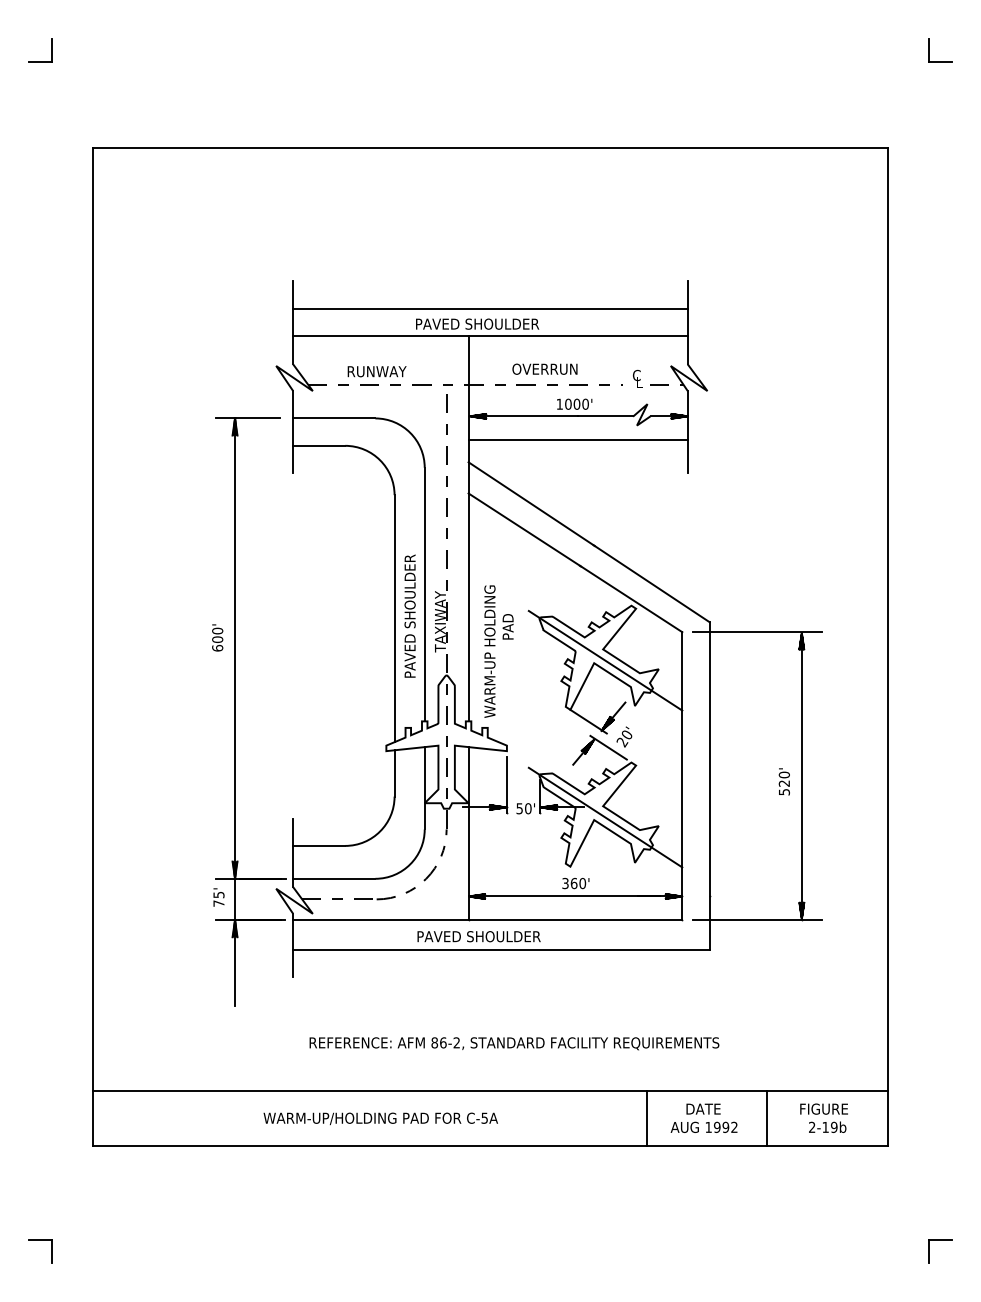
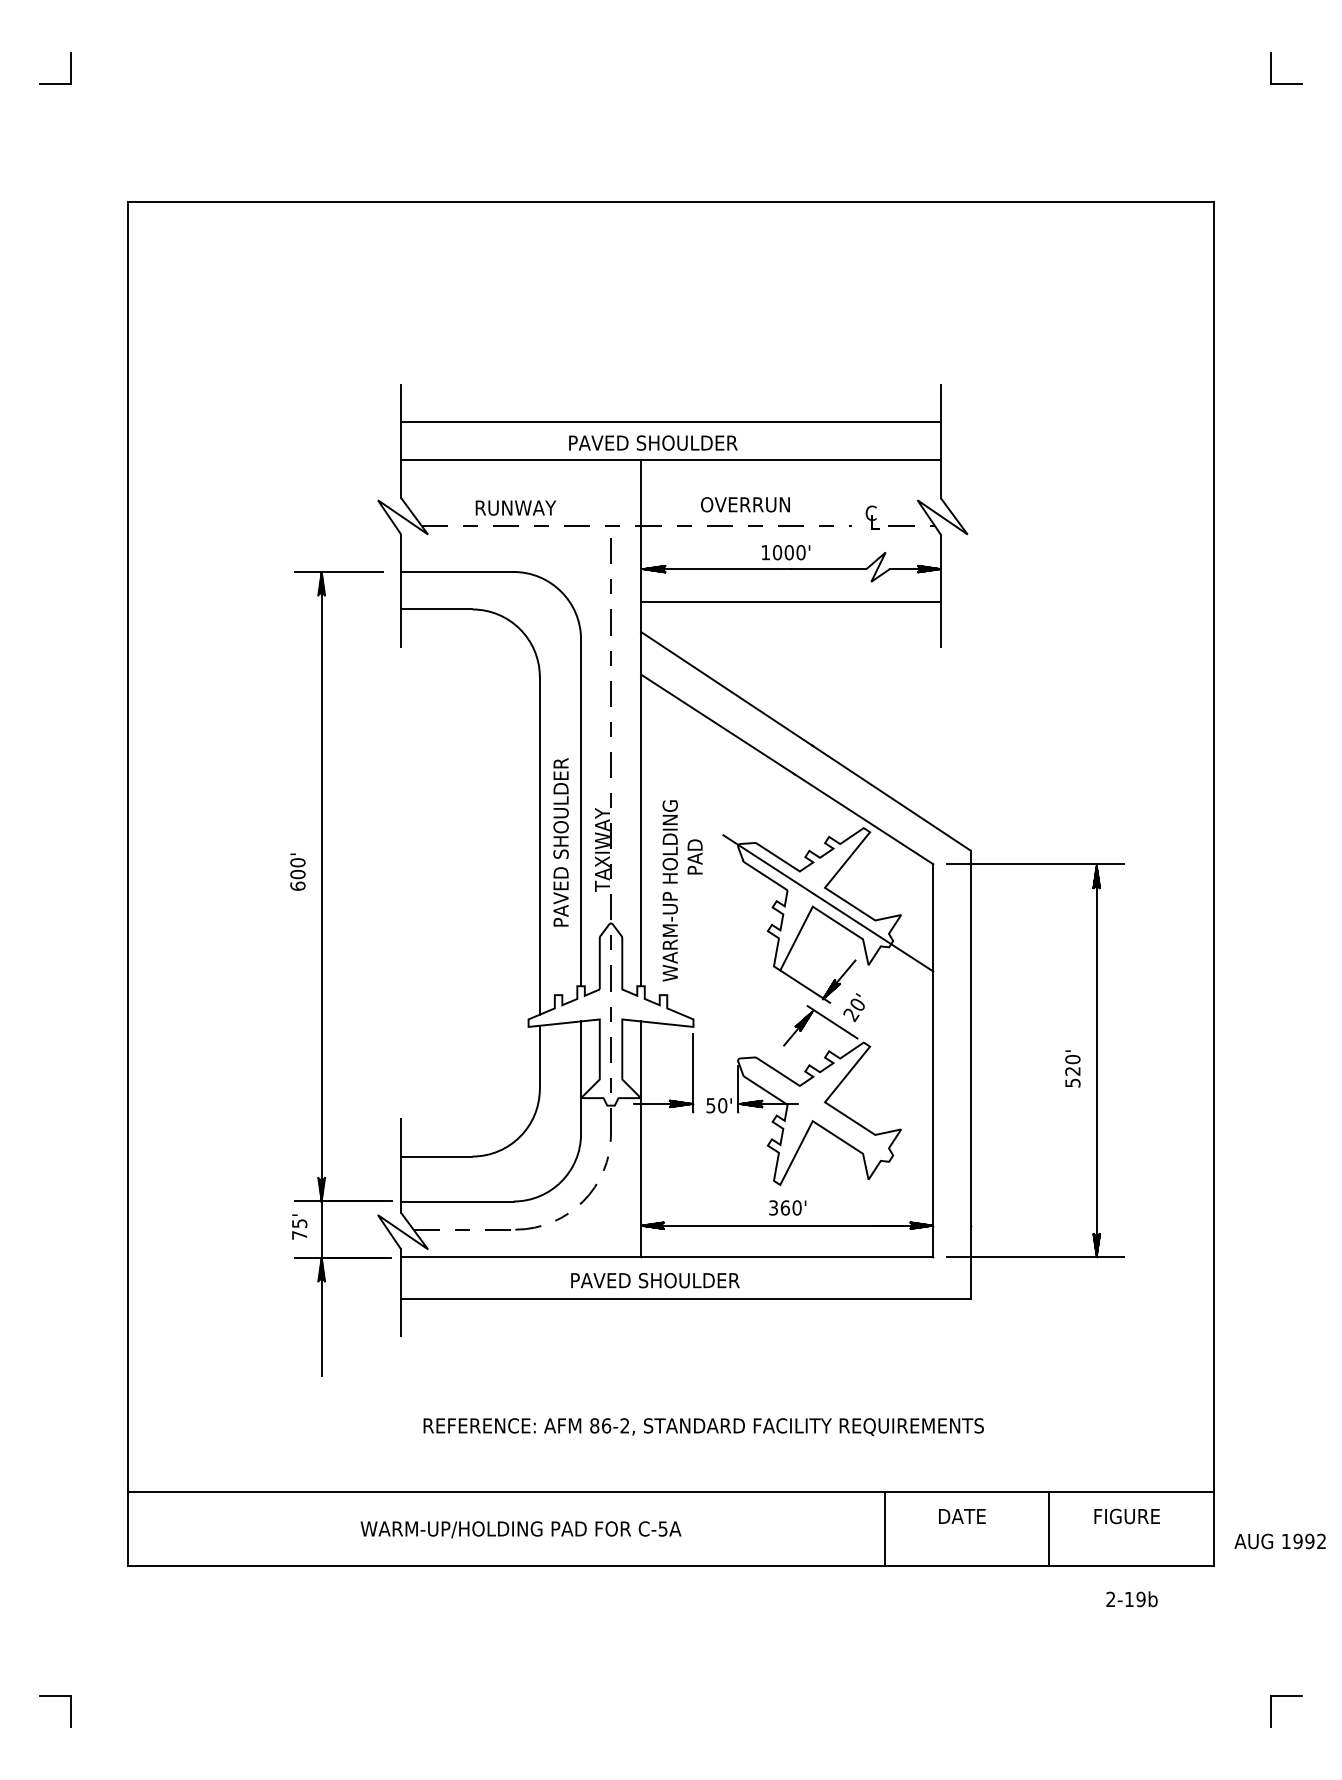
line: (605, 817) -> (828, 1117), removed
text: (703, 1127) -> (1279, 1541), moved
text: (827, 1127) -> (1131, 1599), moved

